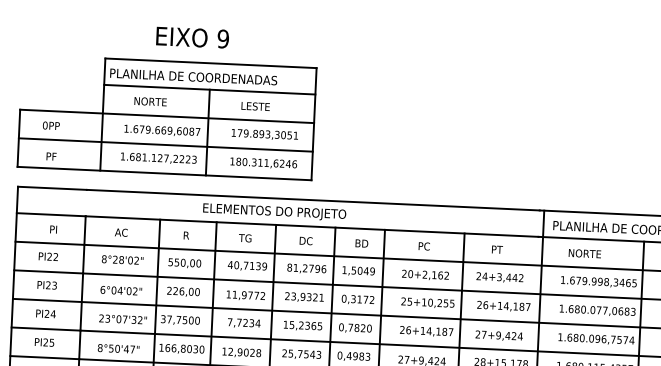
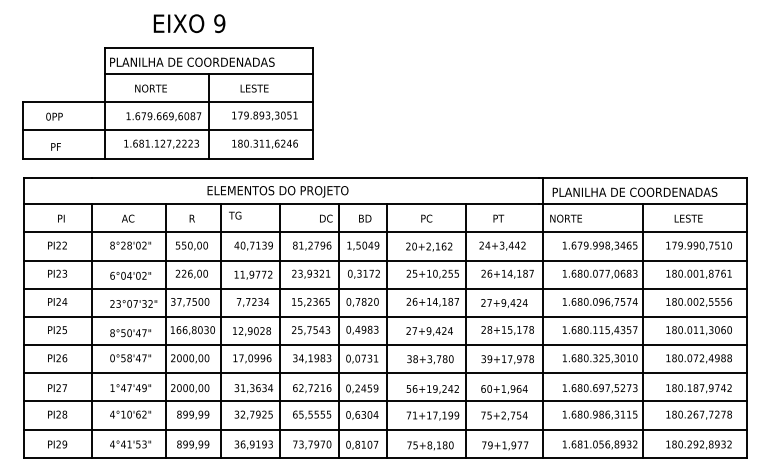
text: (245, 238) -> (235, 215), moved
text: (306, 240) -> (326, 218), moved
text: (584, 253) -> (565, 218), moved

